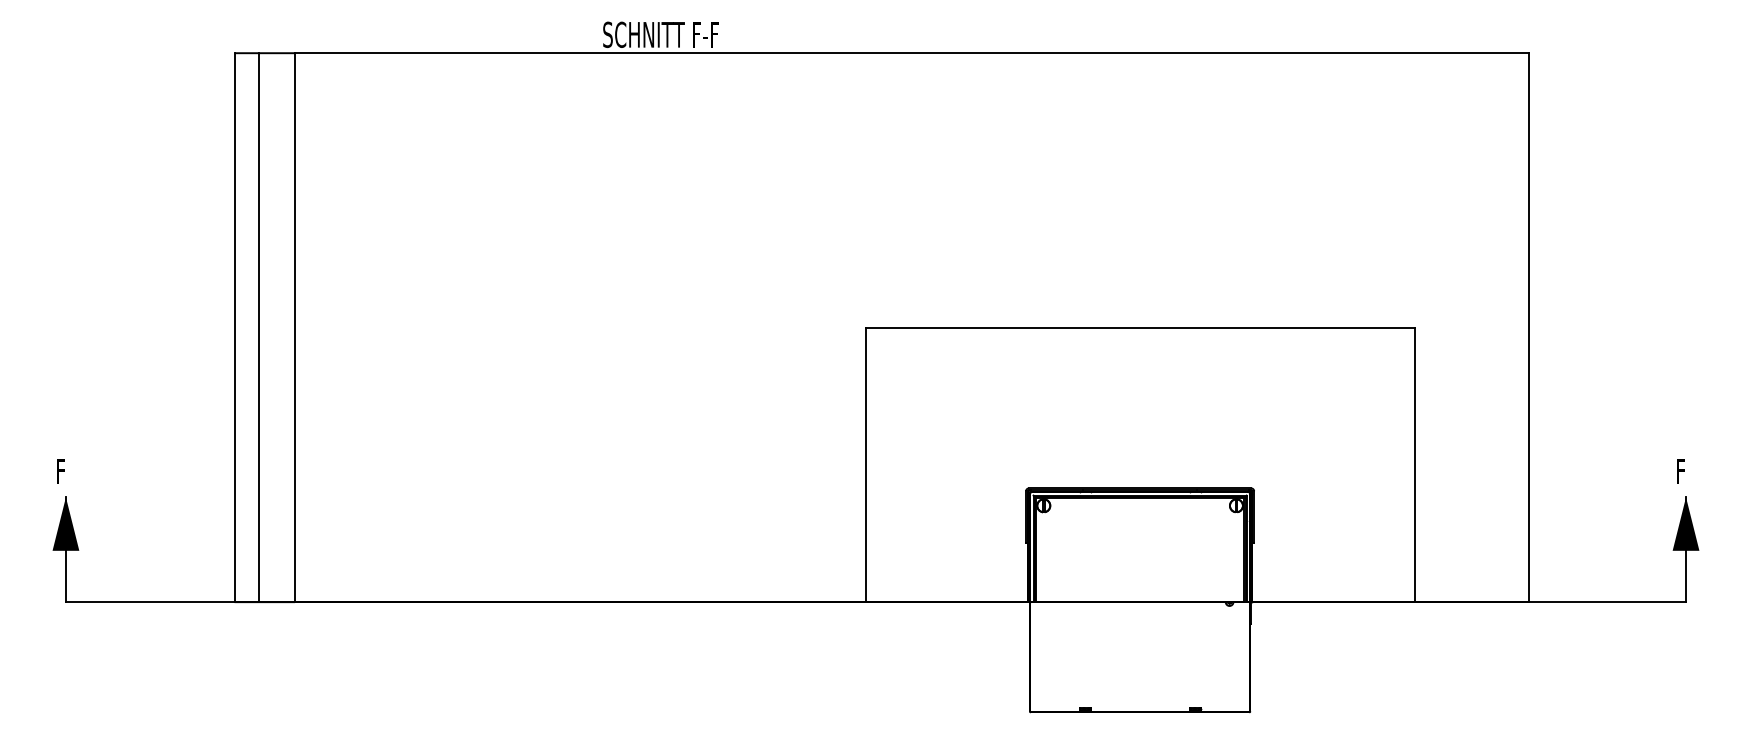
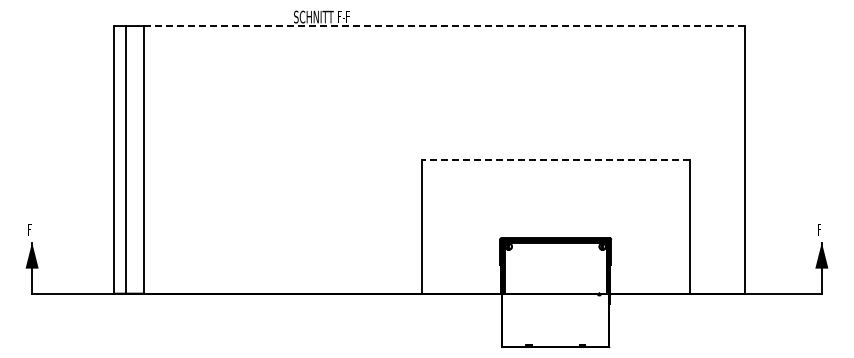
line: (911, 54) -> (444, 26), solid -> dashed
line: (1139, 326) -> (555, 159), solid -> dashed

